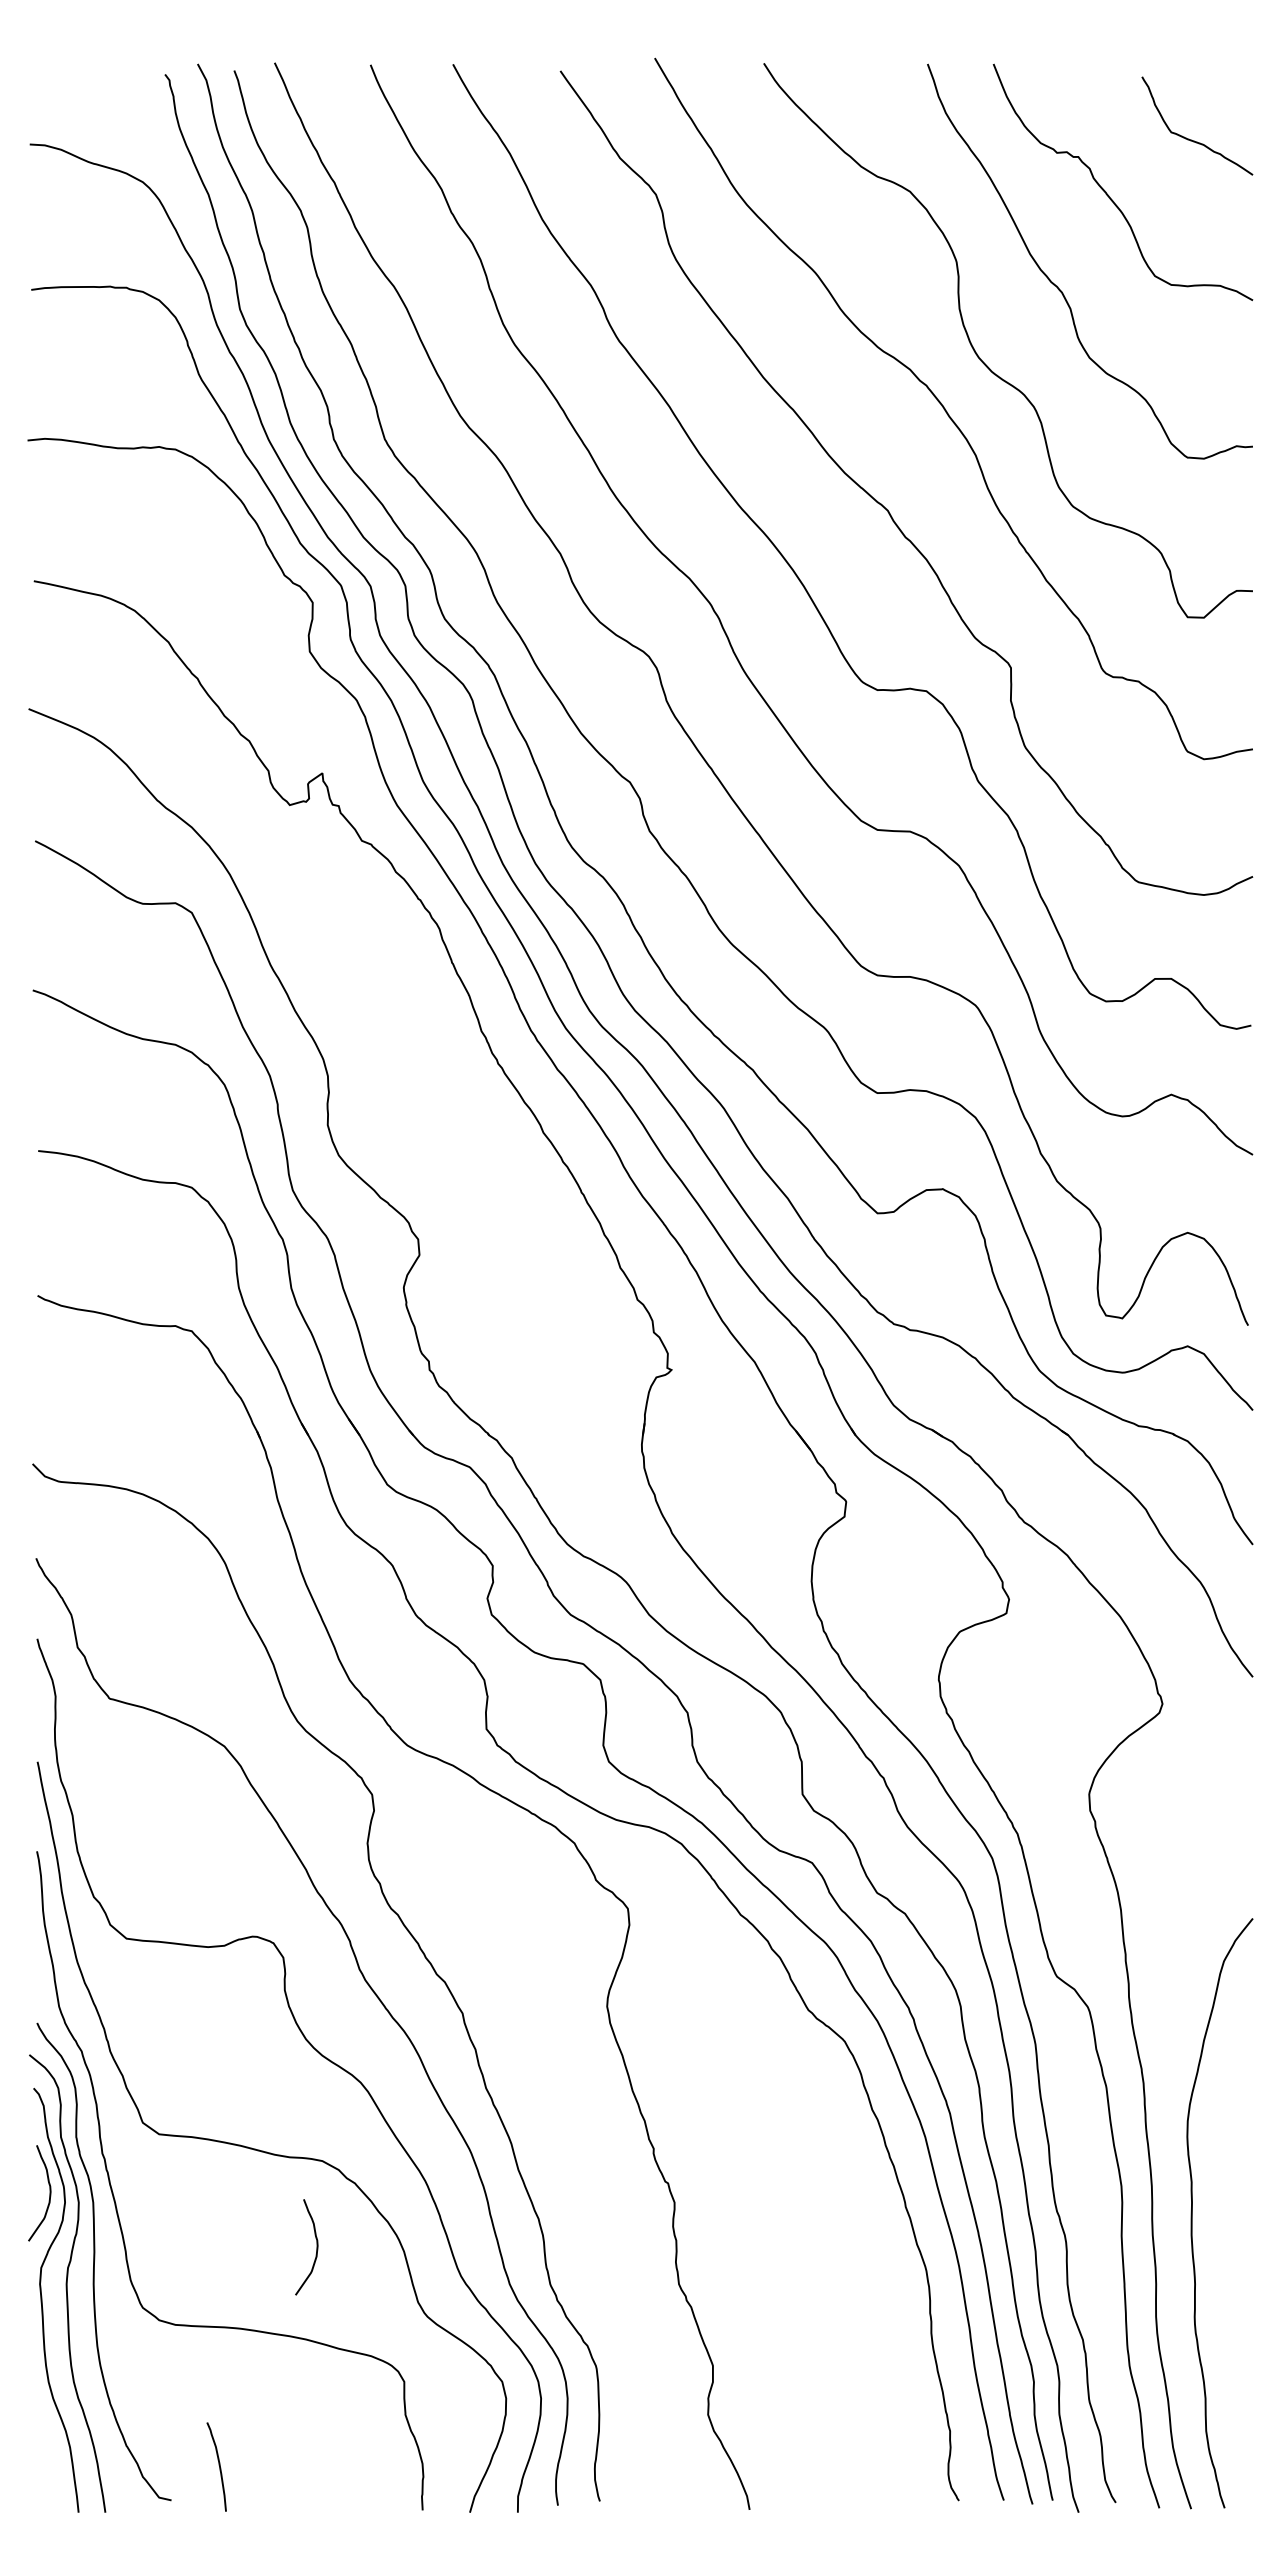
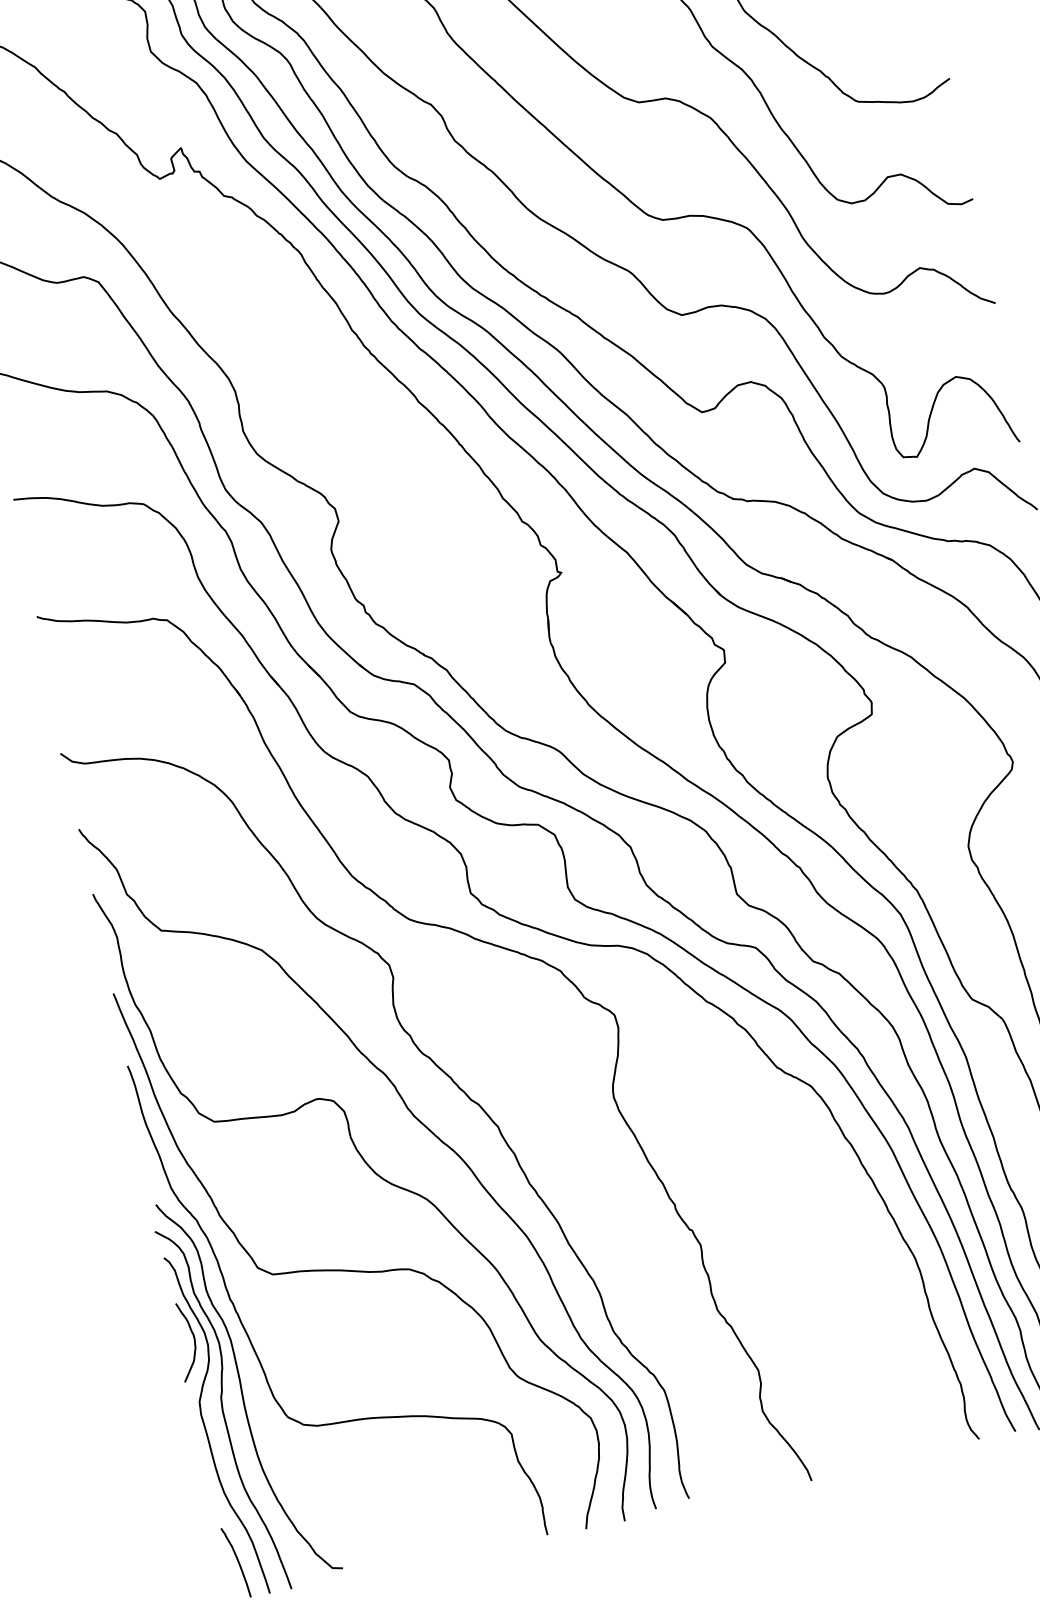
curve: (316, 2247) -> (418, 1340), removed
curve: (218, 2465) -> (237, 1561), moved

